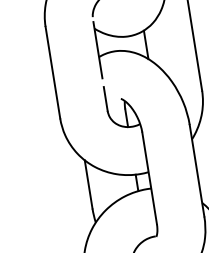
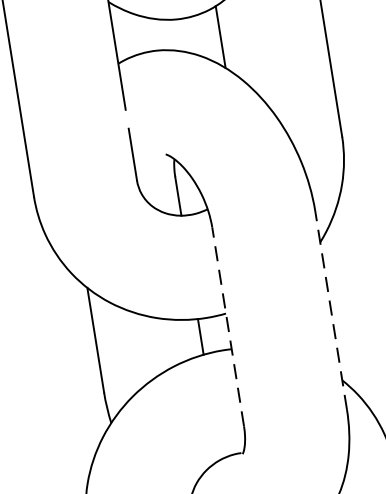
line: (196, 170) -> (329, 309), solid -> dashed
line: (149, 177) -> (227, 325), solid -> dashed

